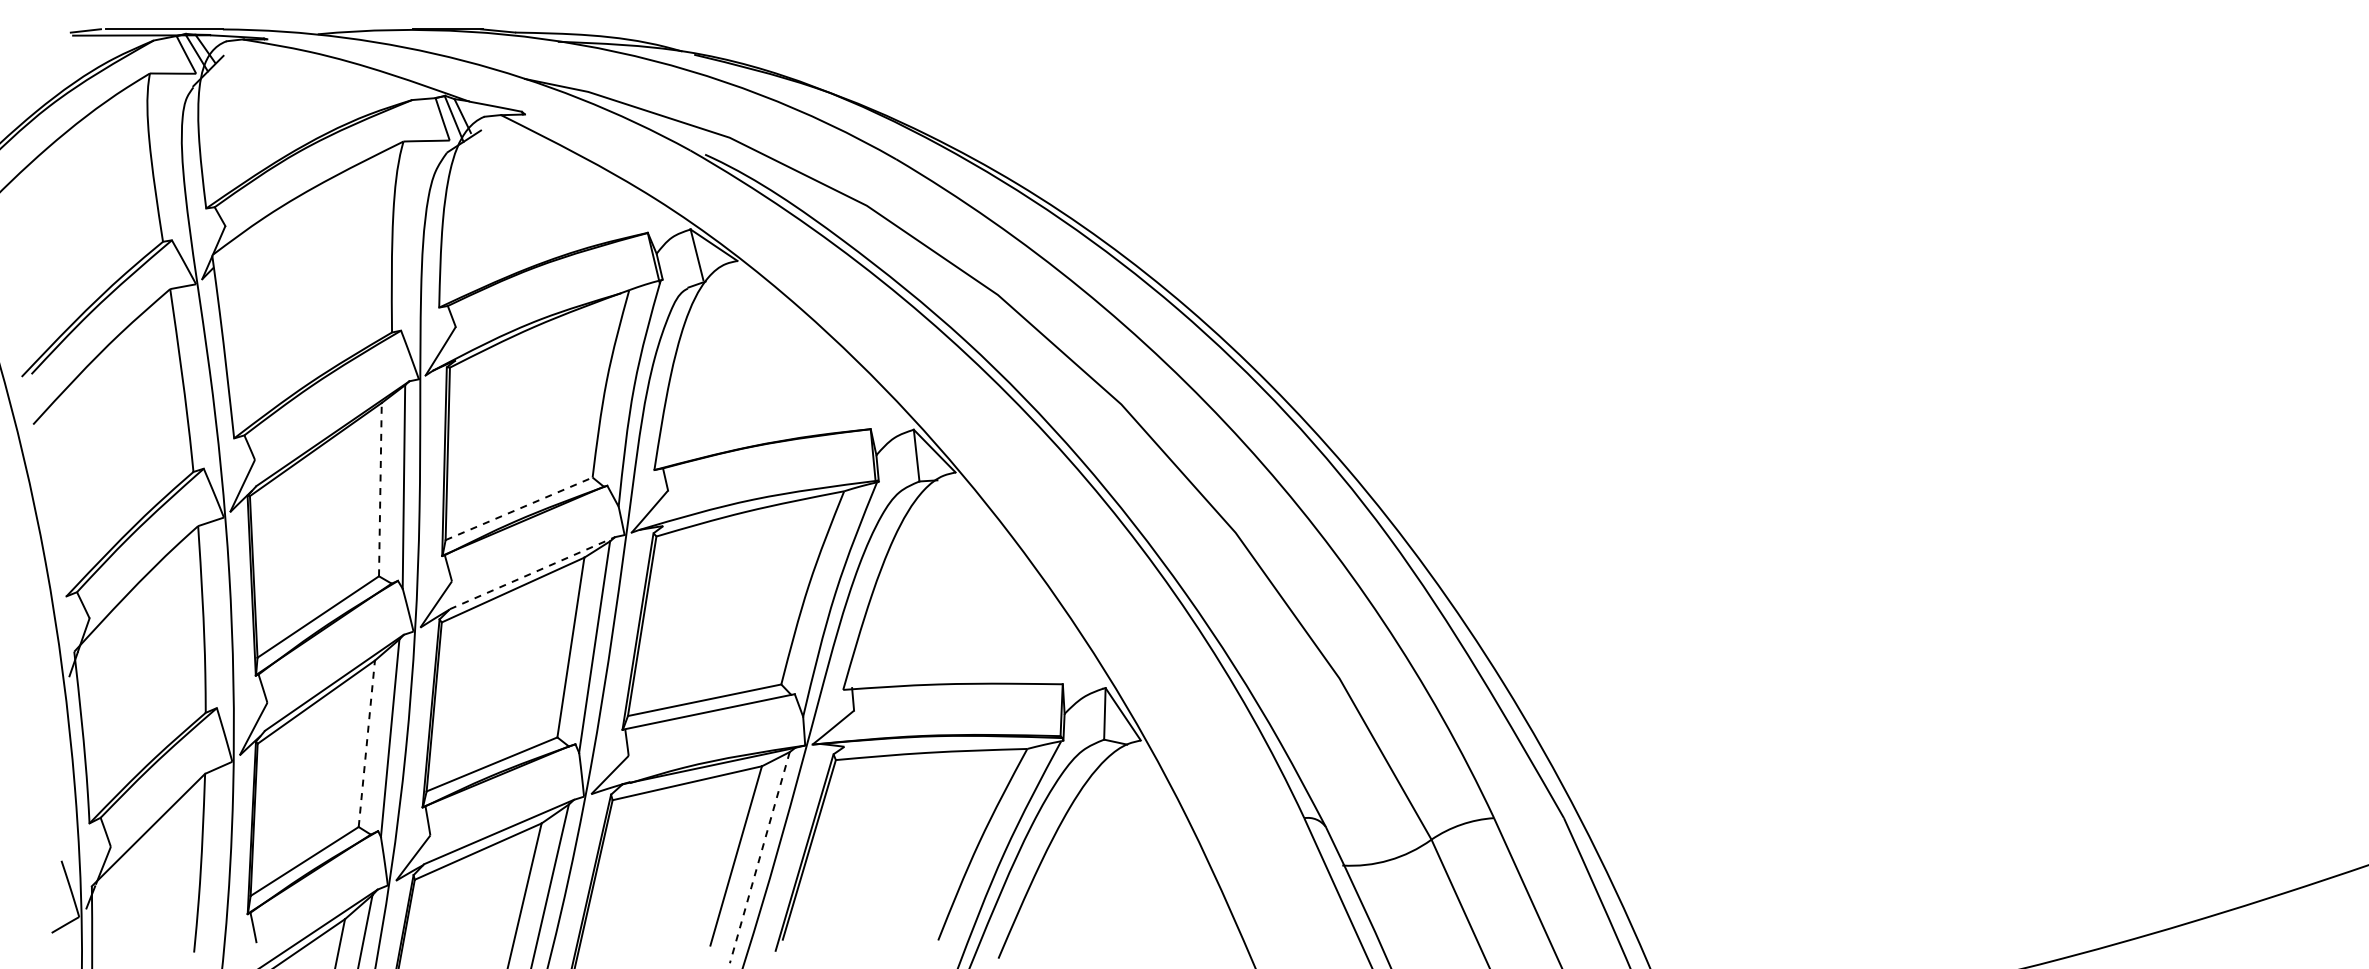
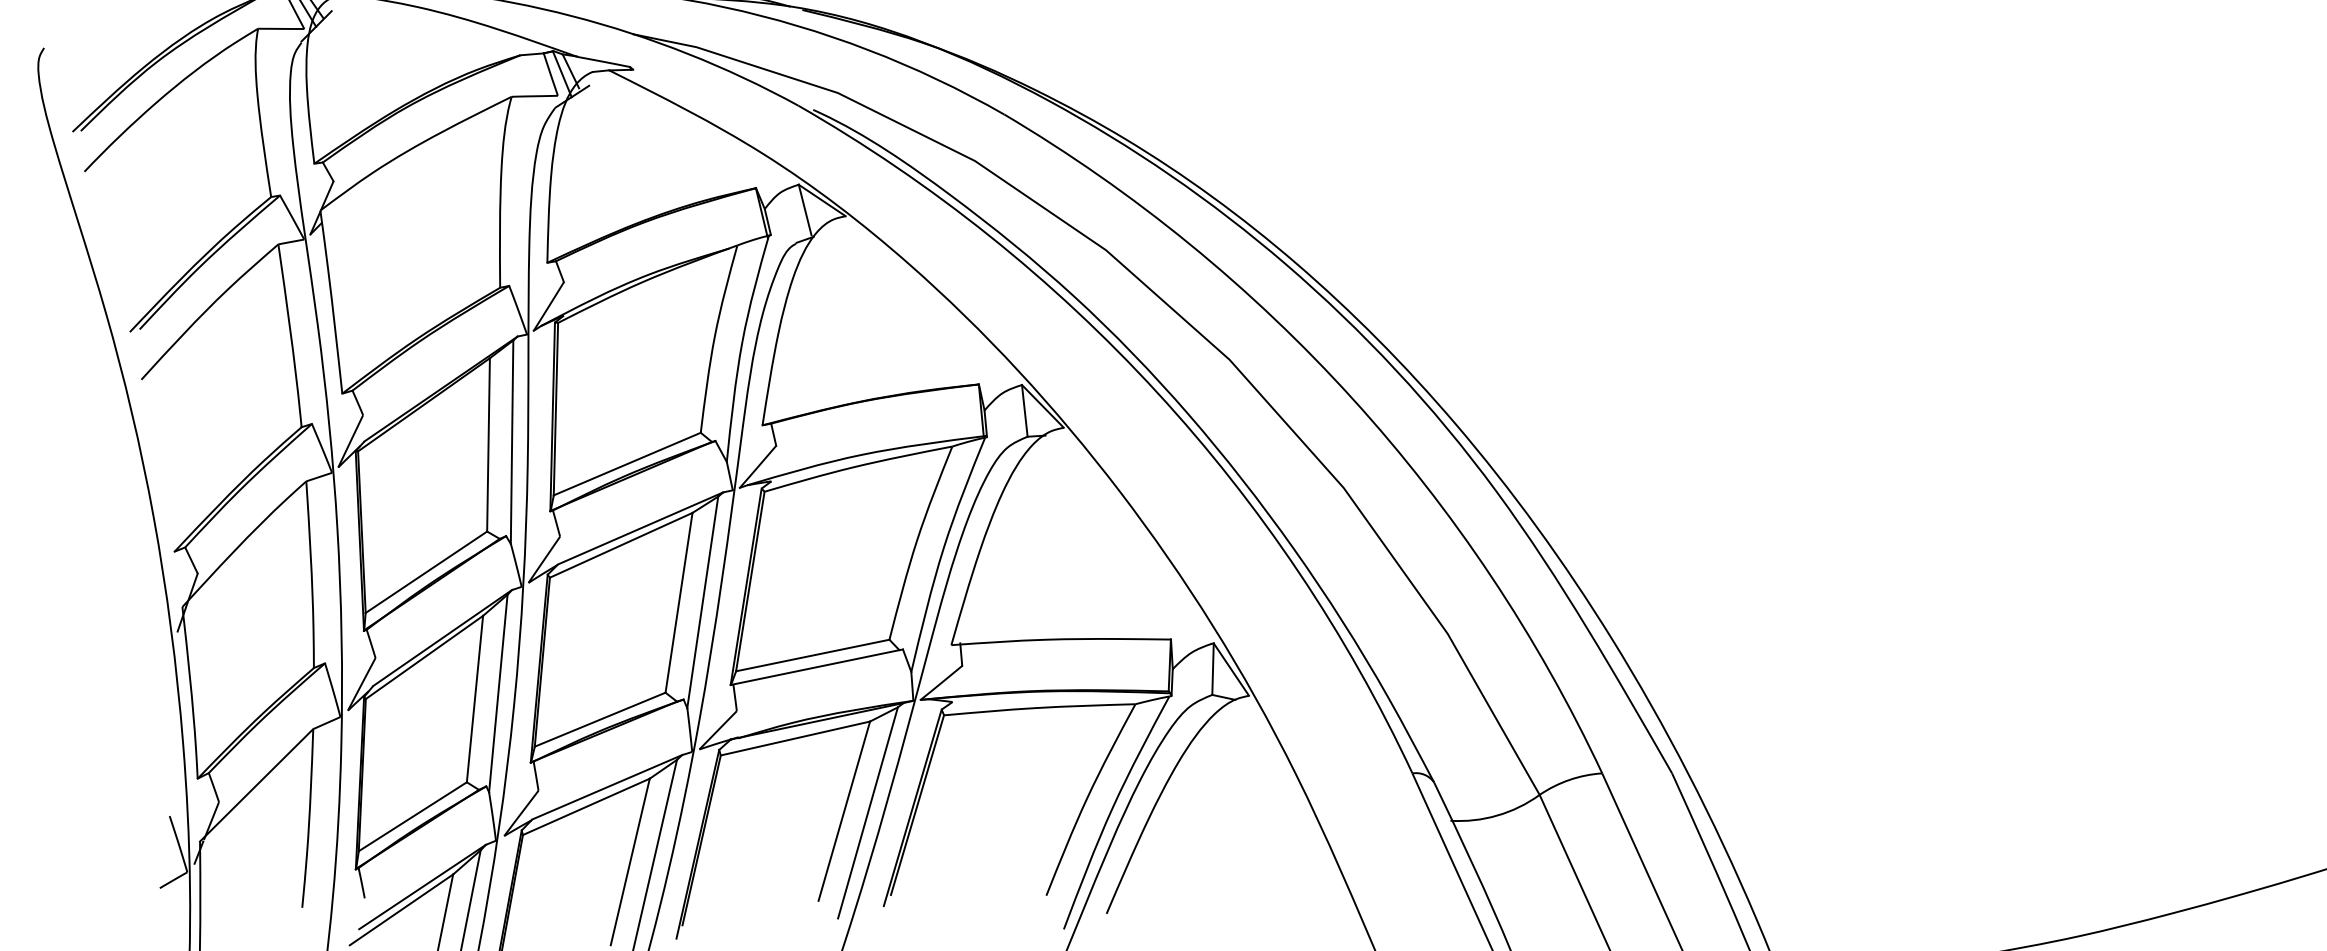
line: (380, 489) -> (488, 444), dashed -> solid
line: (519, 508) -> (627, 463), dashed -> solid
line: (532, 573) -> (640, 528), dashed -> solid
line: (366, 743) -> (474, 698), dashed -> solid
line: (759, 857) -> (867, 812), dashed -> solid

